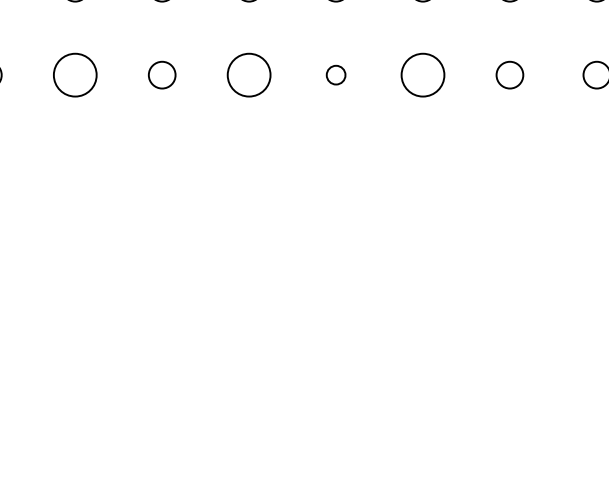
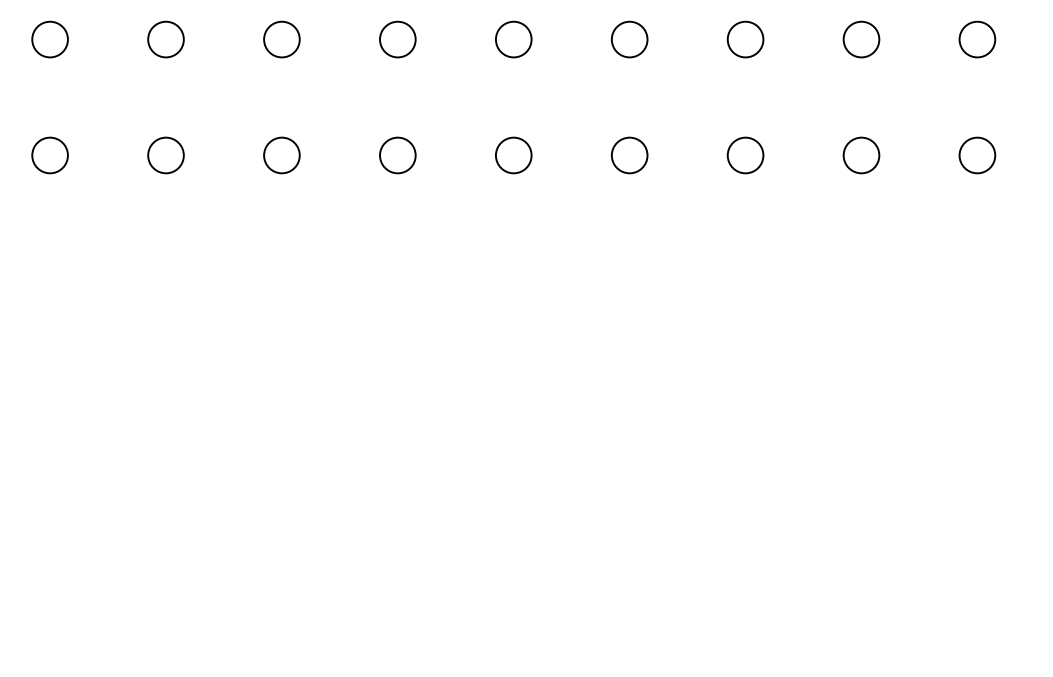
circle: (74, 75) -> (165, 155), size x0.62
circle: (248, 75) -> (397, 155), size x0.62
circle: (335, 75) -> (513, 155), size x1.43
circle: (422, 75) -> (629, 155), size x0.62

